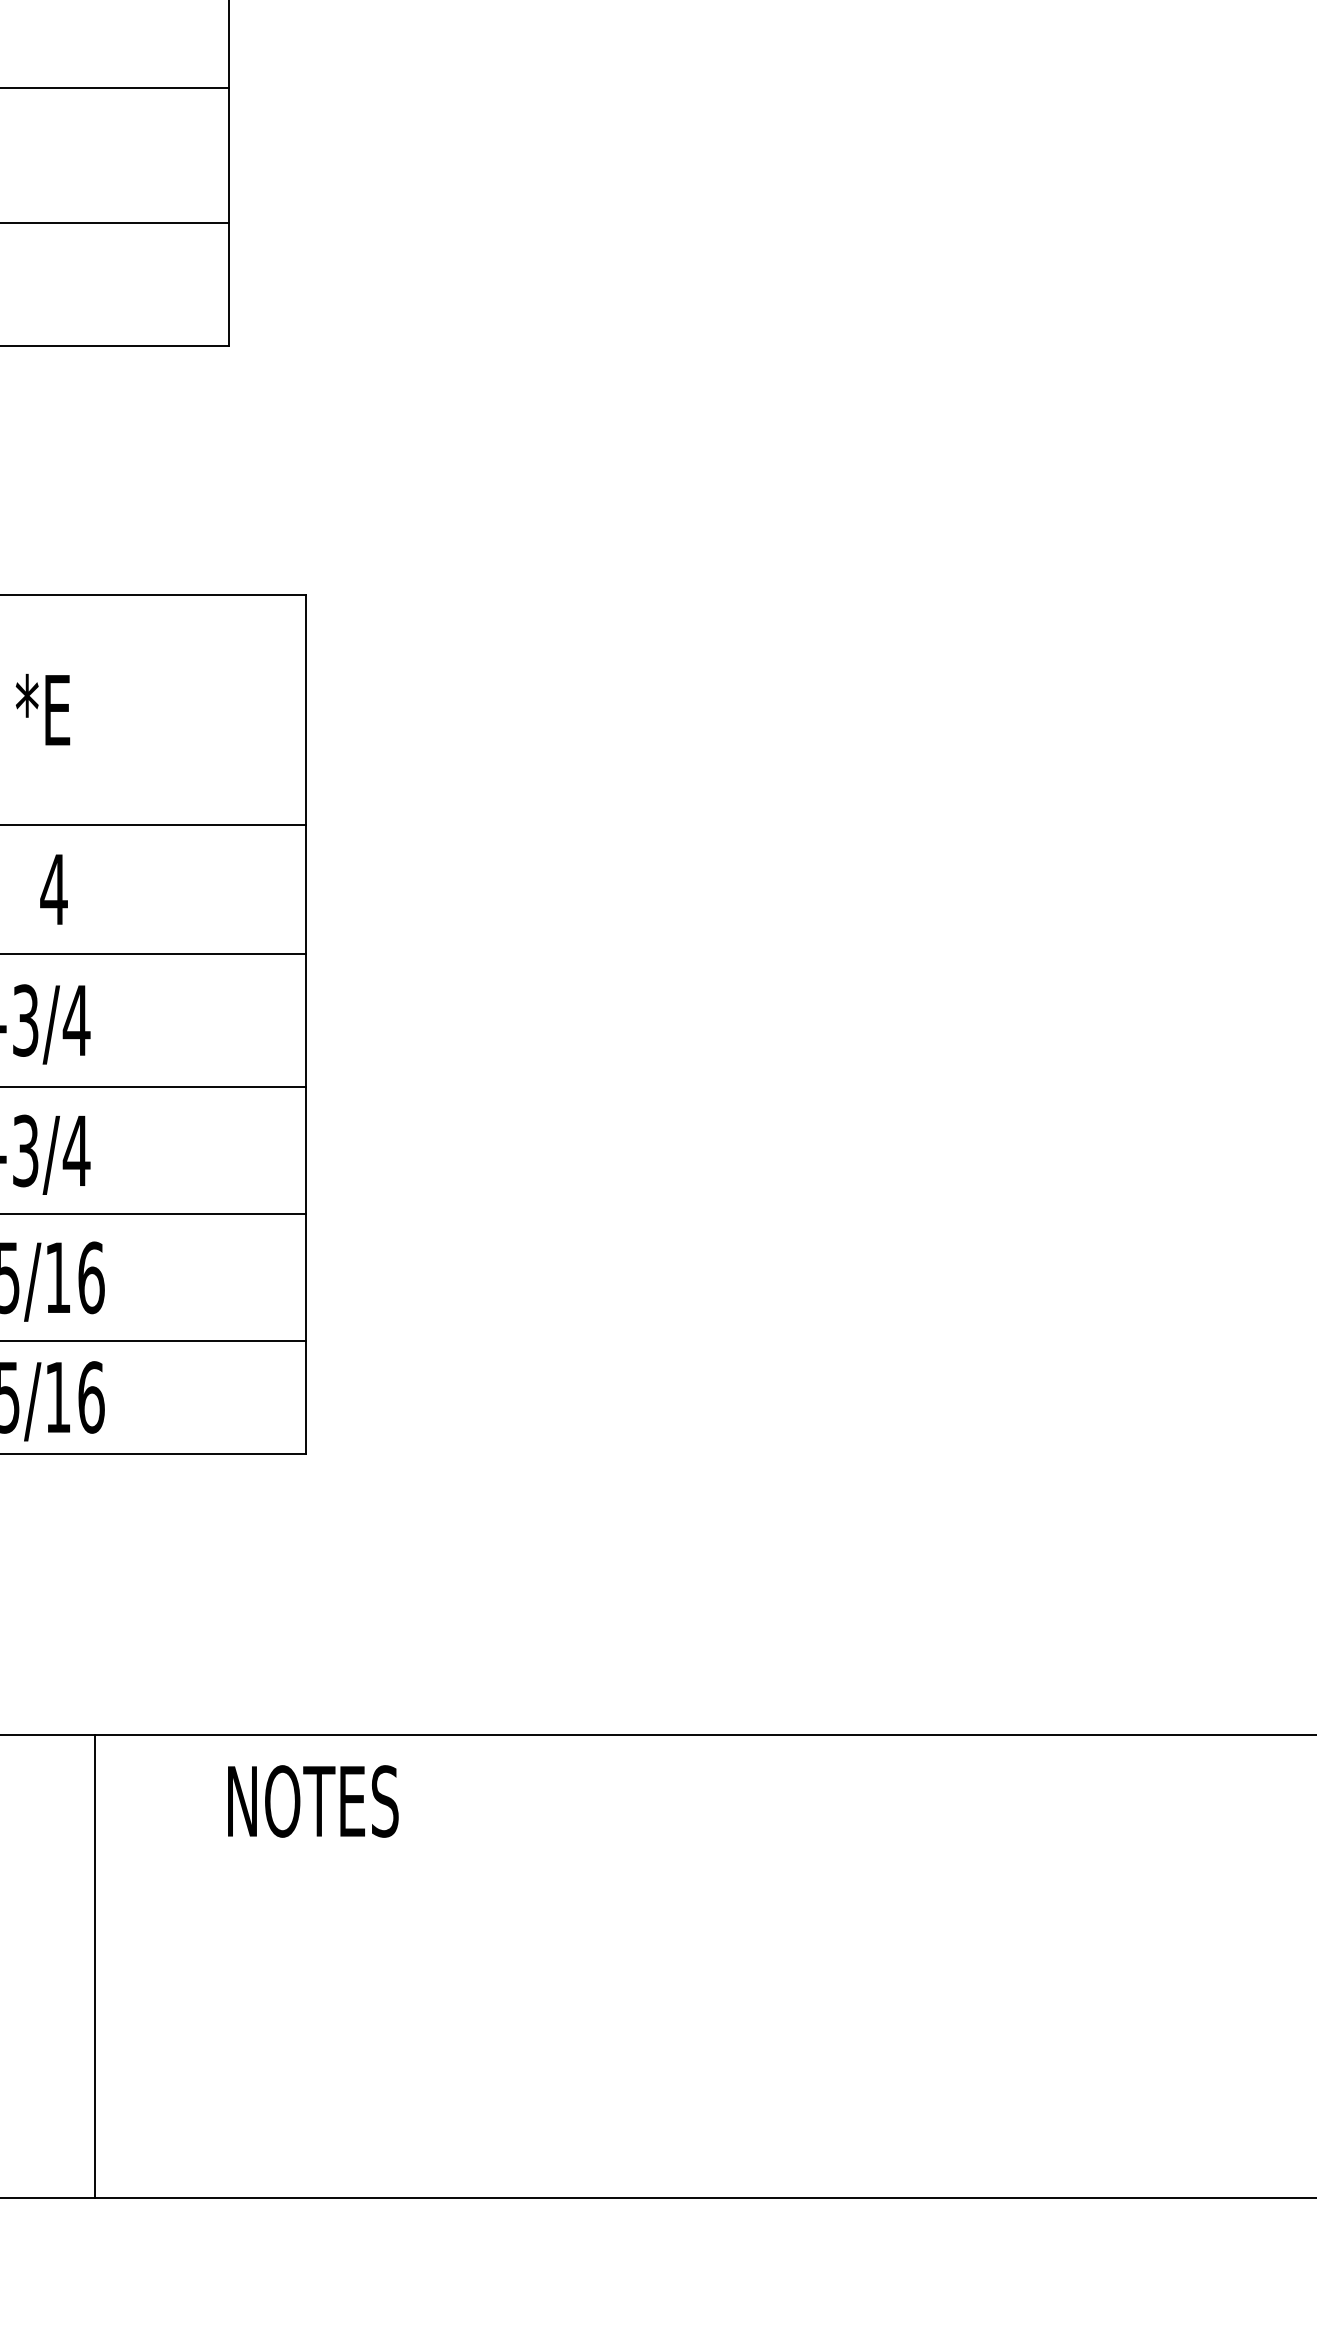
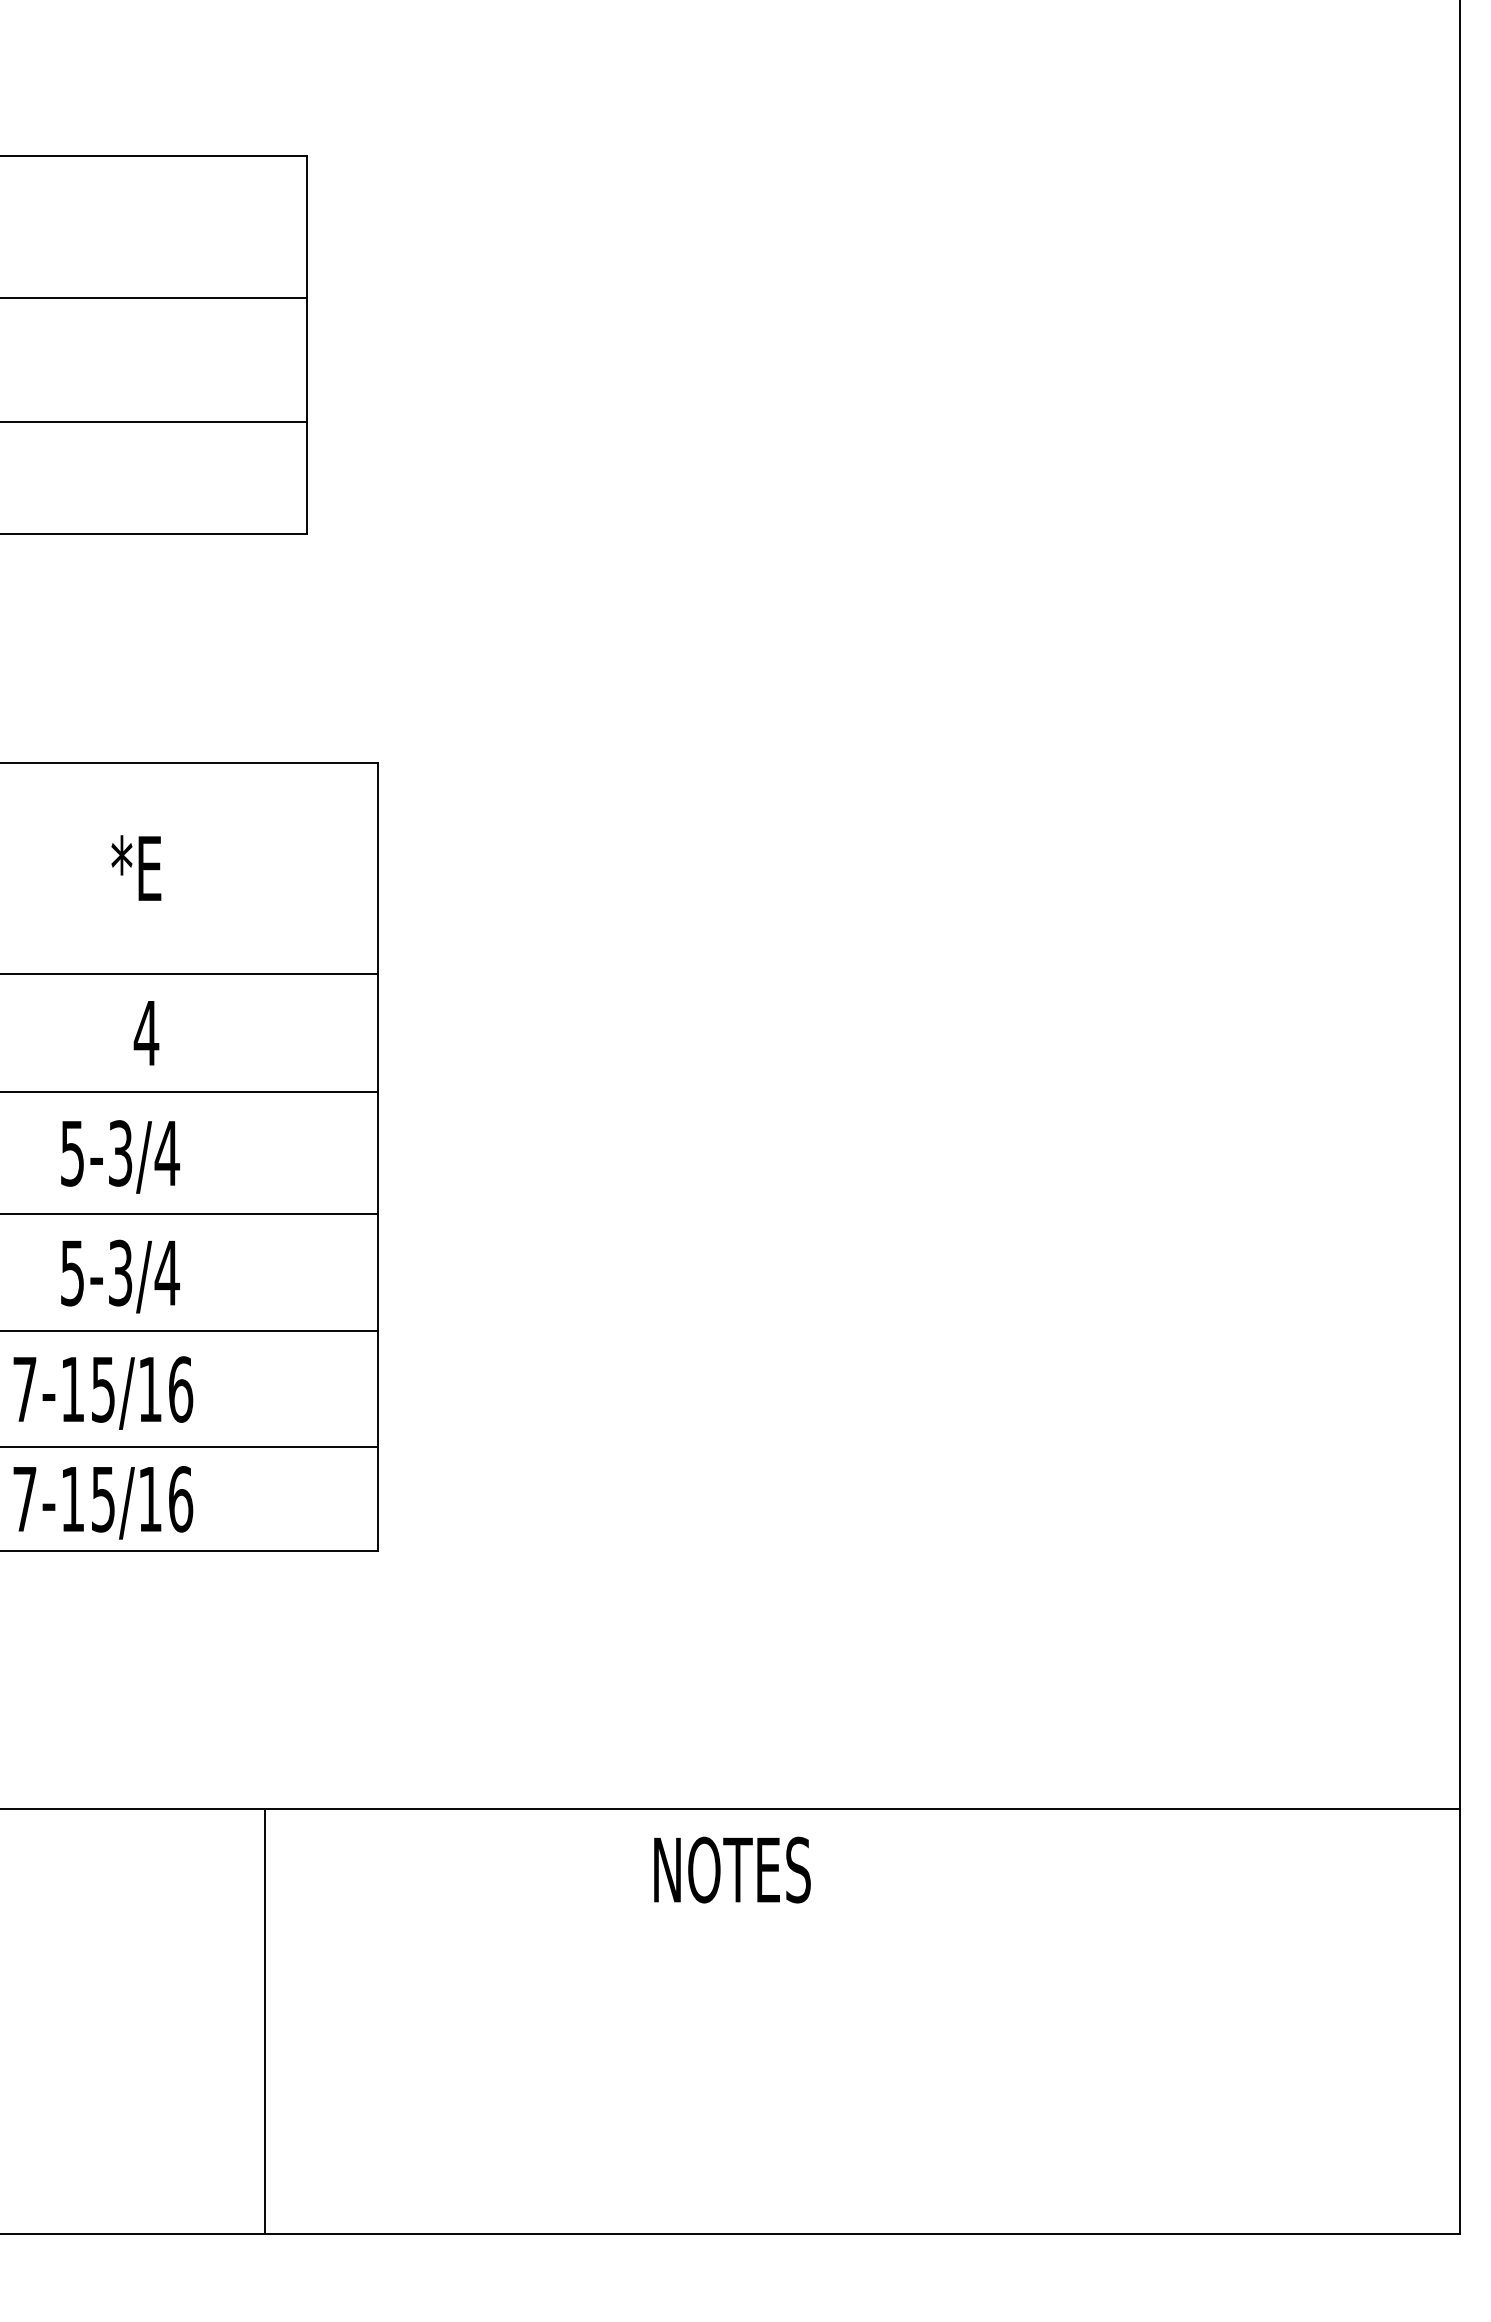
text: (313, 1800) -> (732, 1869), moved
line: (95, 1966) -> (265, 2021), moved

